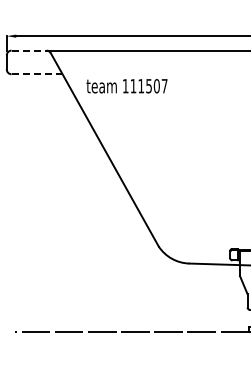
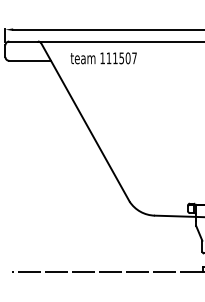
line: (29, 50) -> (23, 41), dashed -> solid
line: (37, 74) -> (30, 61), dashed -> solid
text: (126, 86) -> (103, 58), moved

